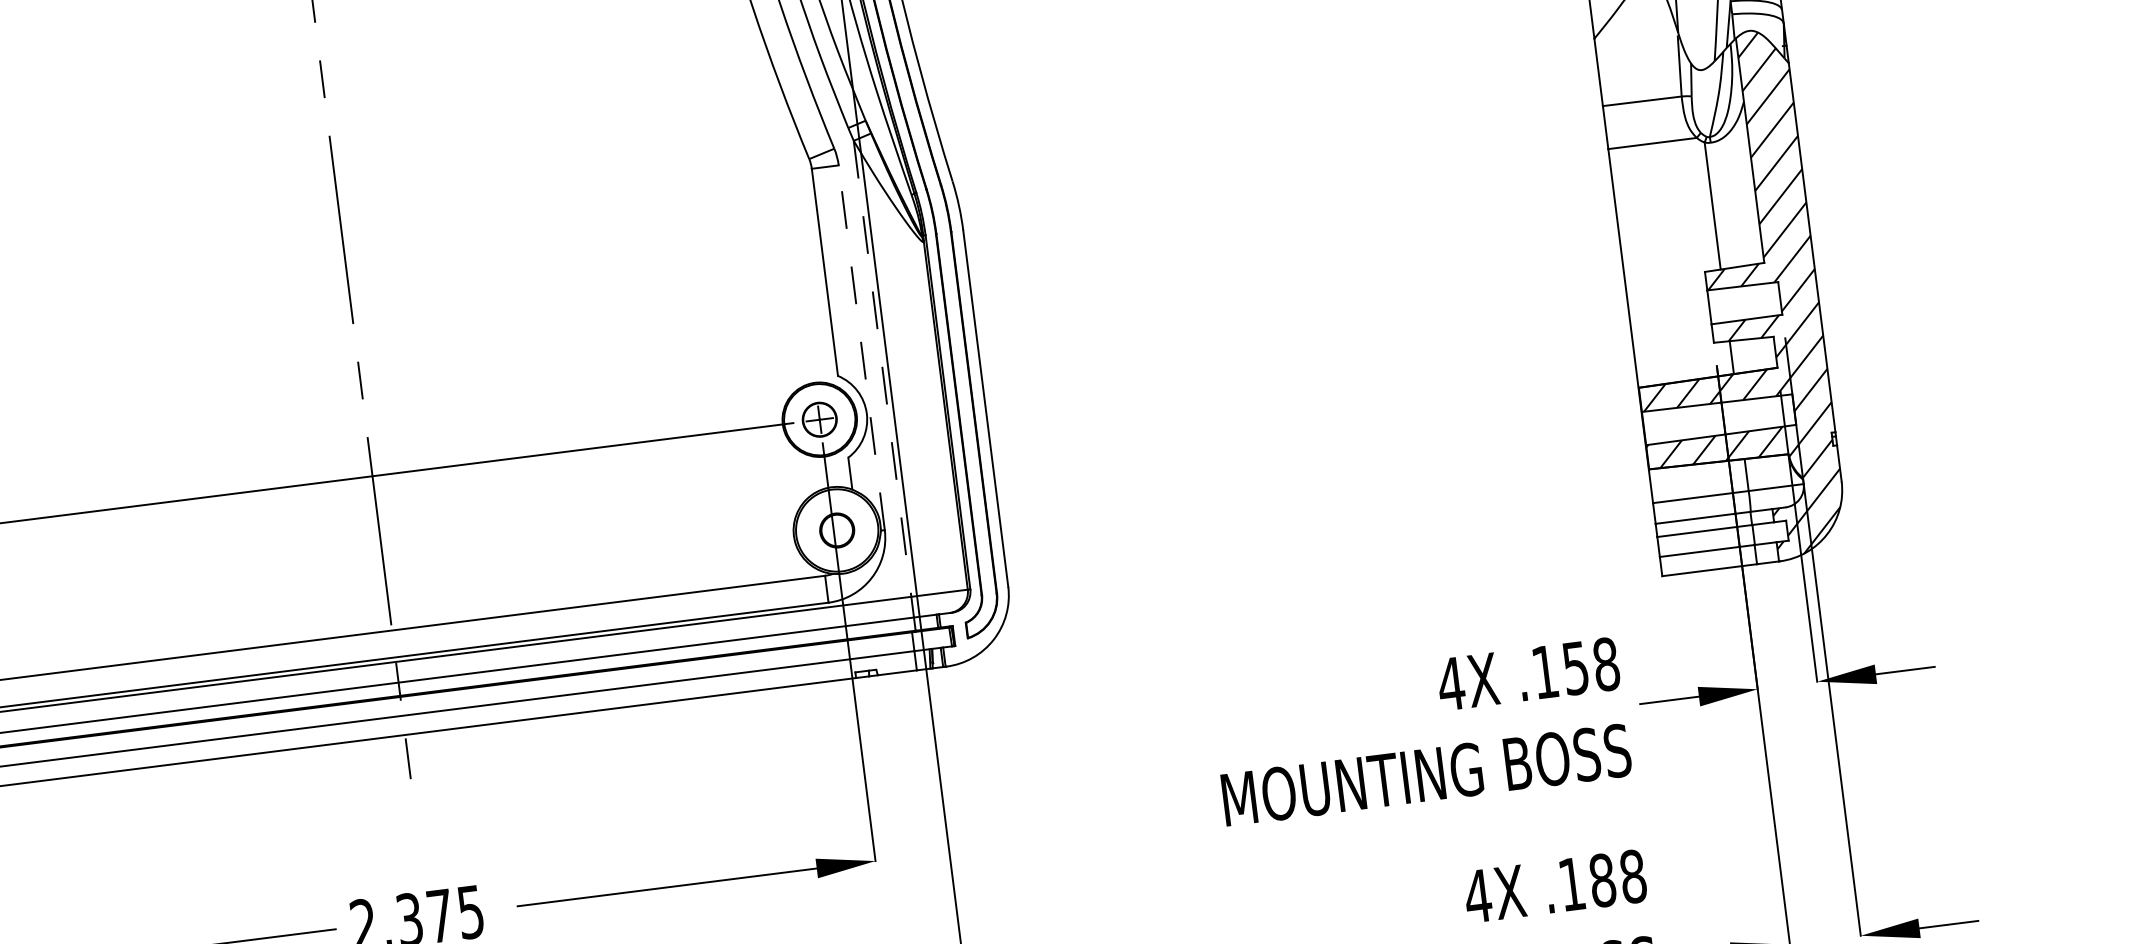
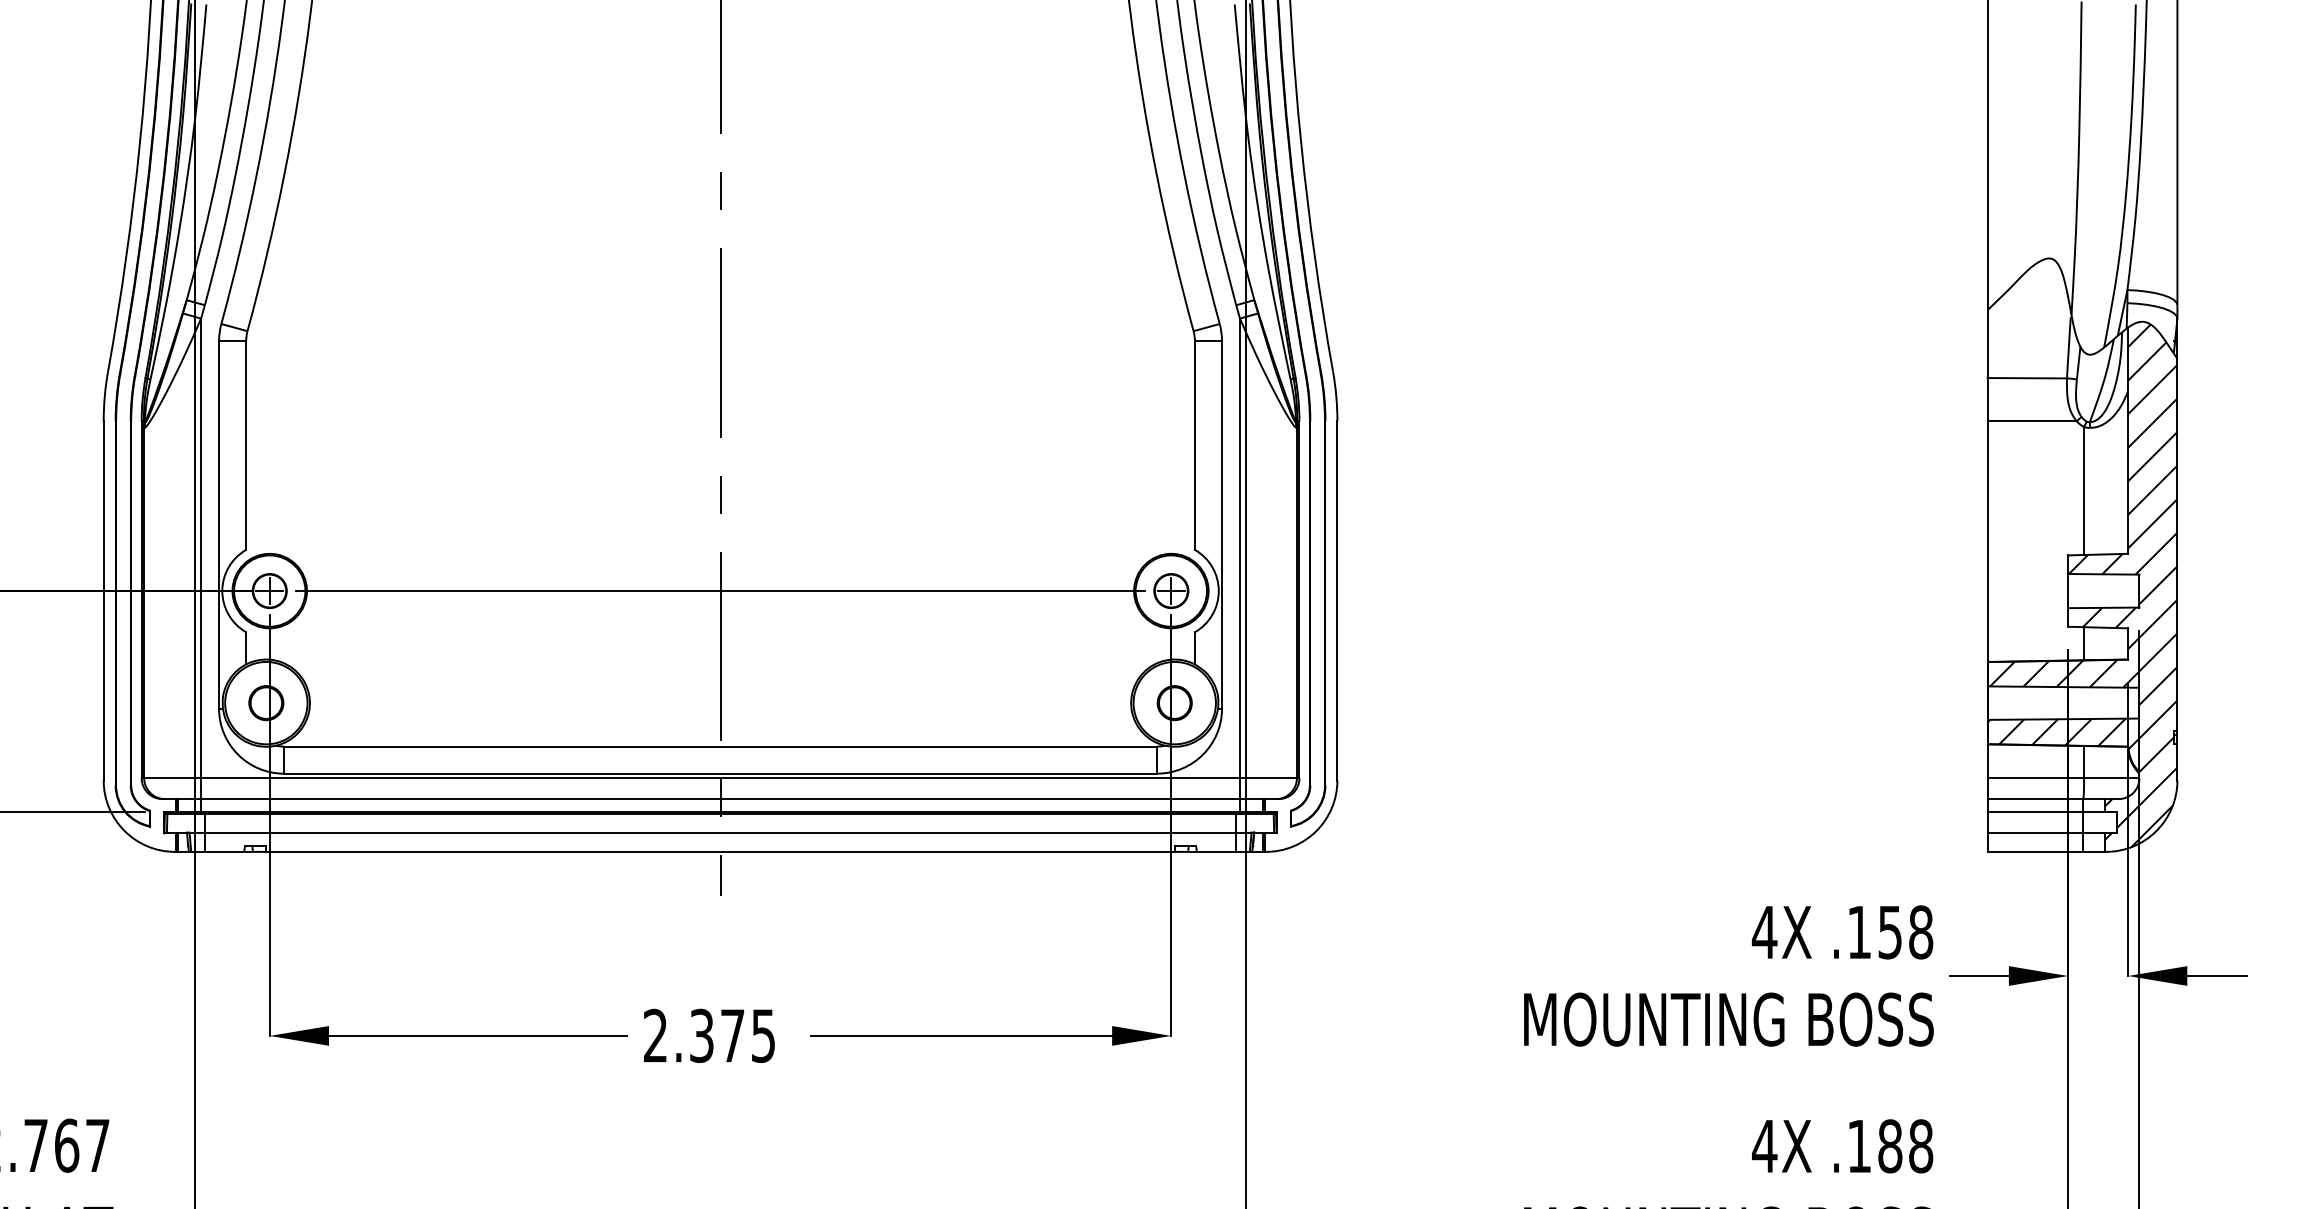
line: (862, 347) -> (1222, 524), dashed -> solid
line: (883, 368) -> (1240, 548), dashed -> solid

